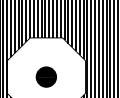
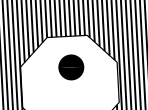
part: (45, 76) -> (70, 66), moved

